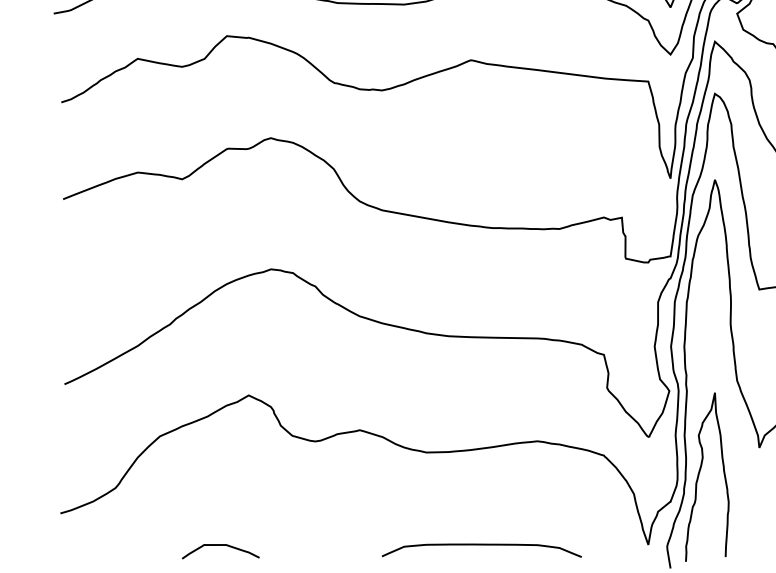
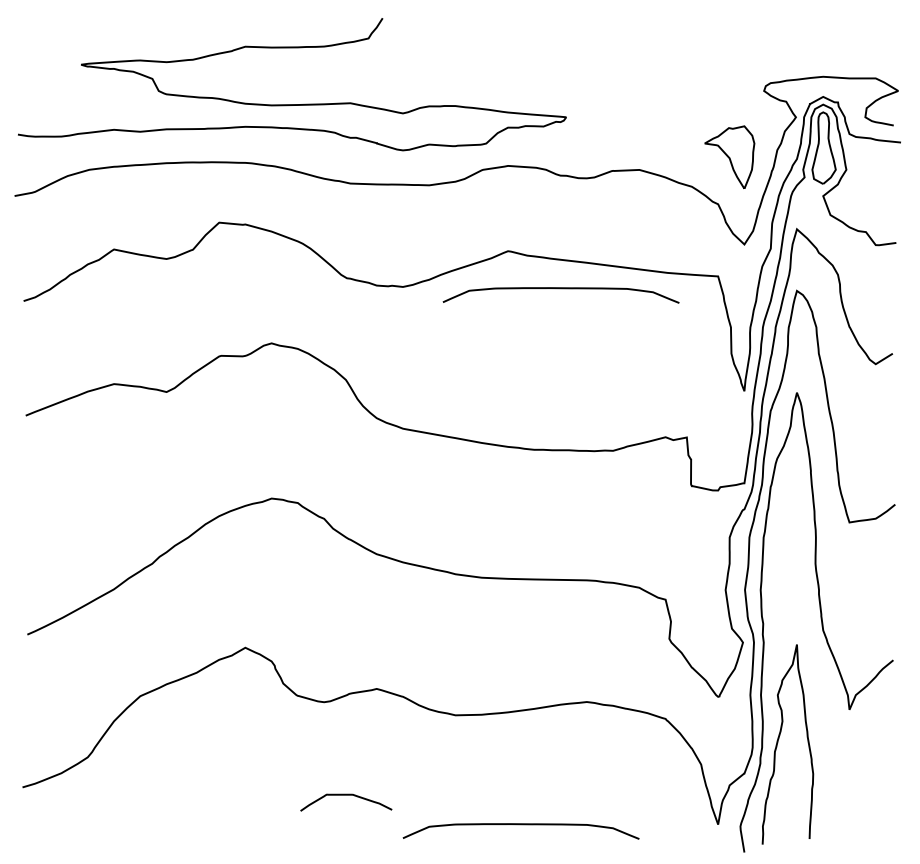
curve: (515, 92) -> (560, 289), added
curve: (220, 545) -> (346, 795), moved

